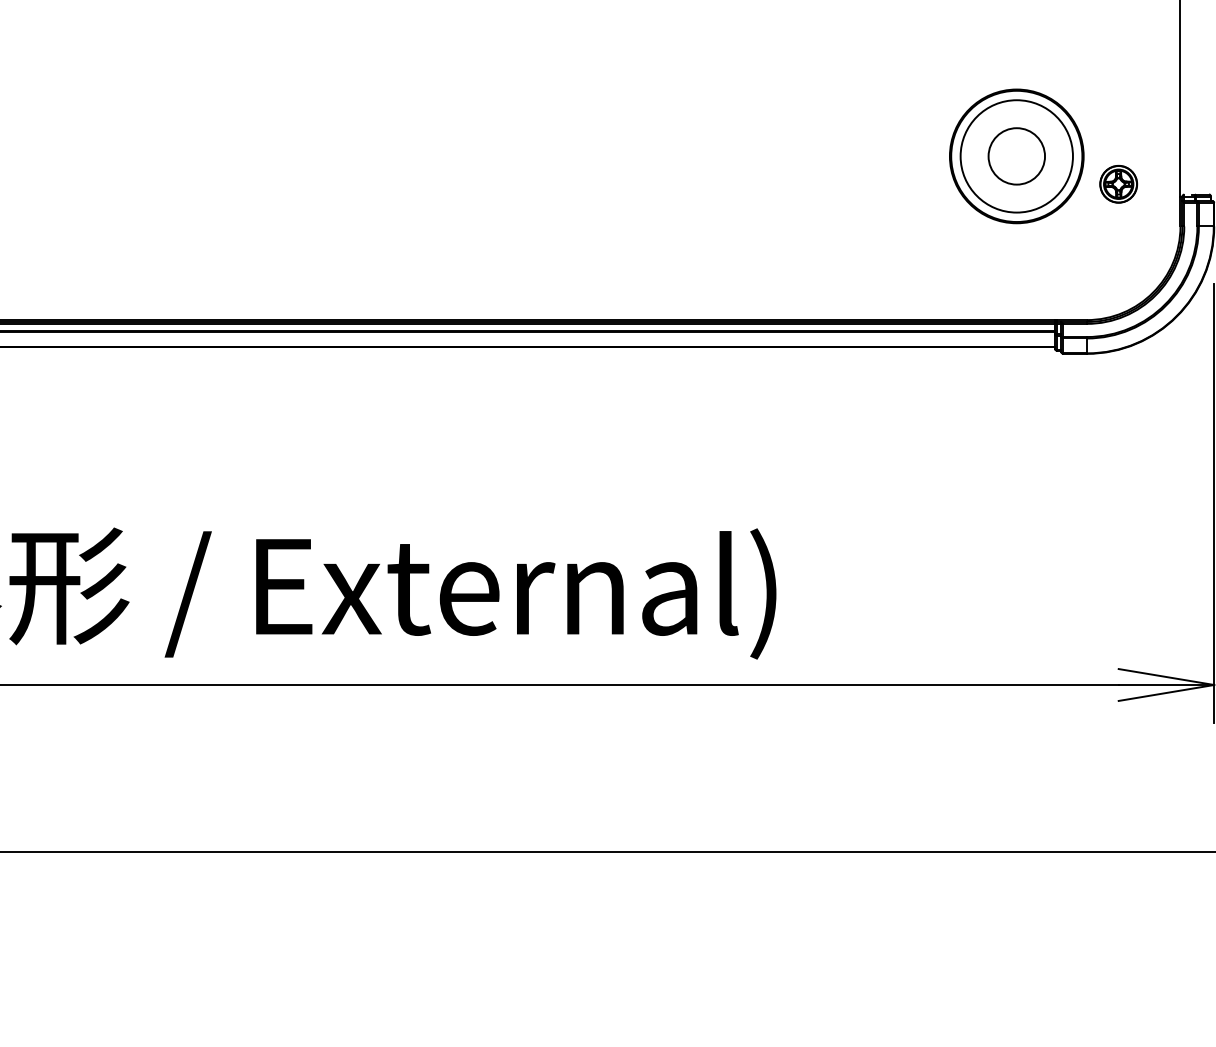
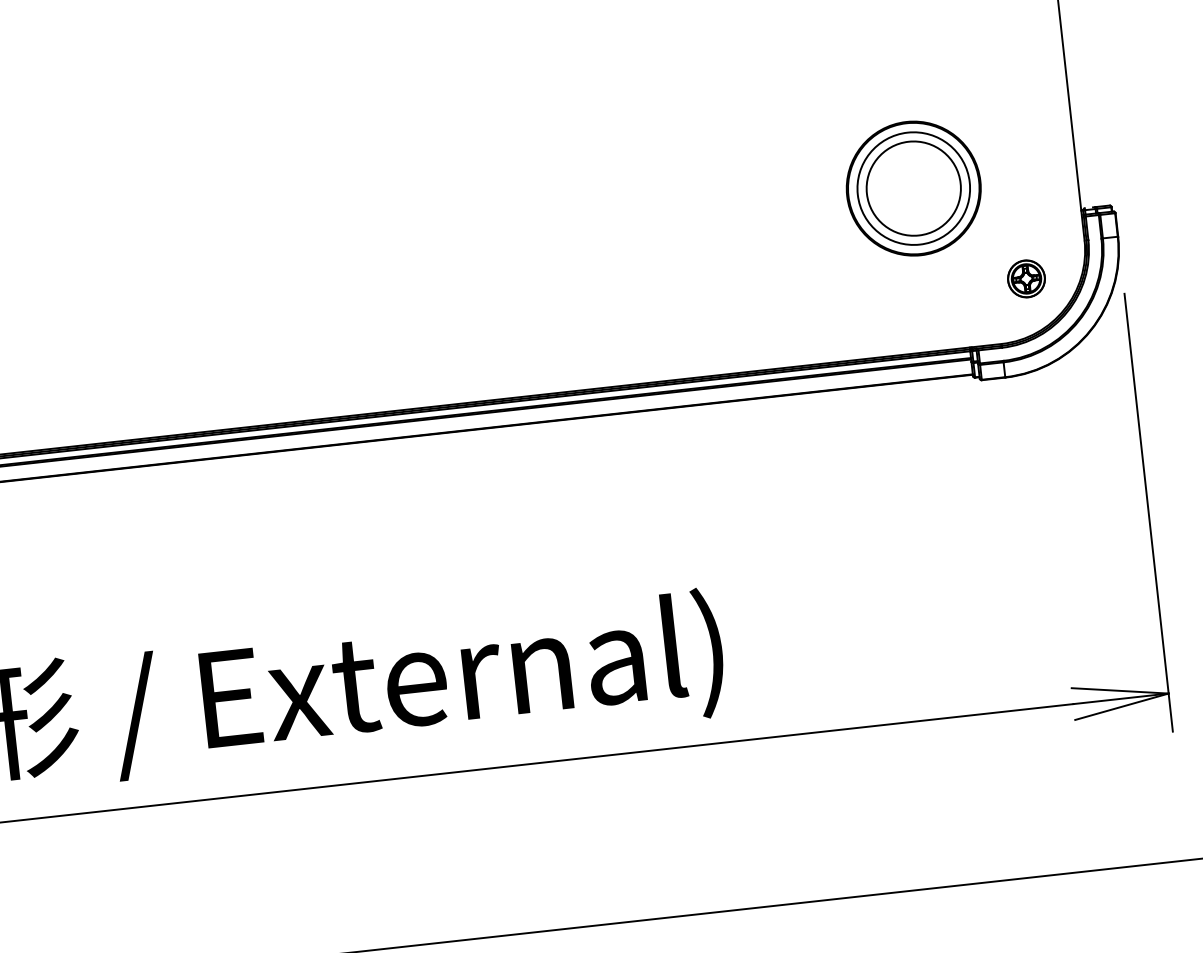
circle: (1016, 156) -> (913, 188), size x1.67
part: (1118, 184) -> (1026, 279), moved

